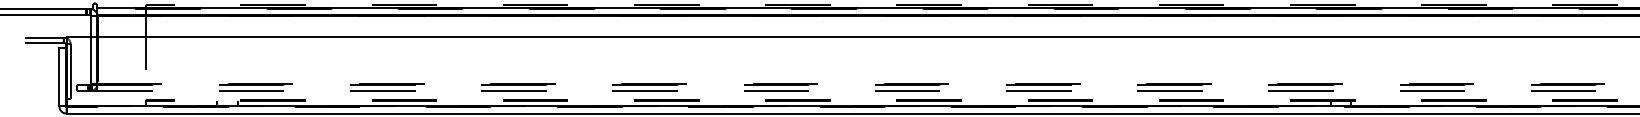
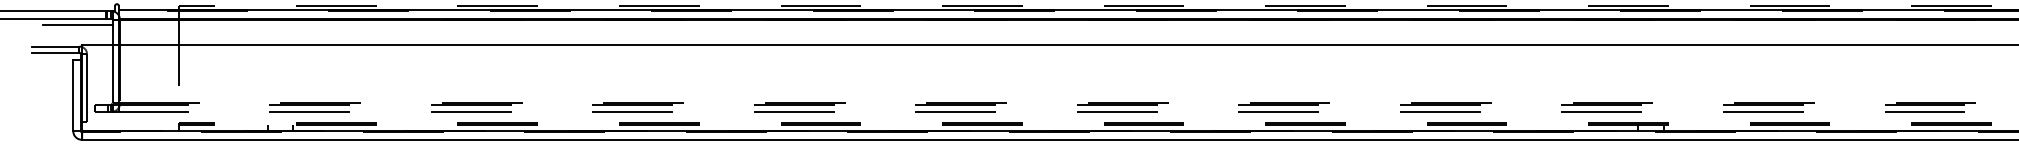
line: (62, 20) -> (77, 25), added

